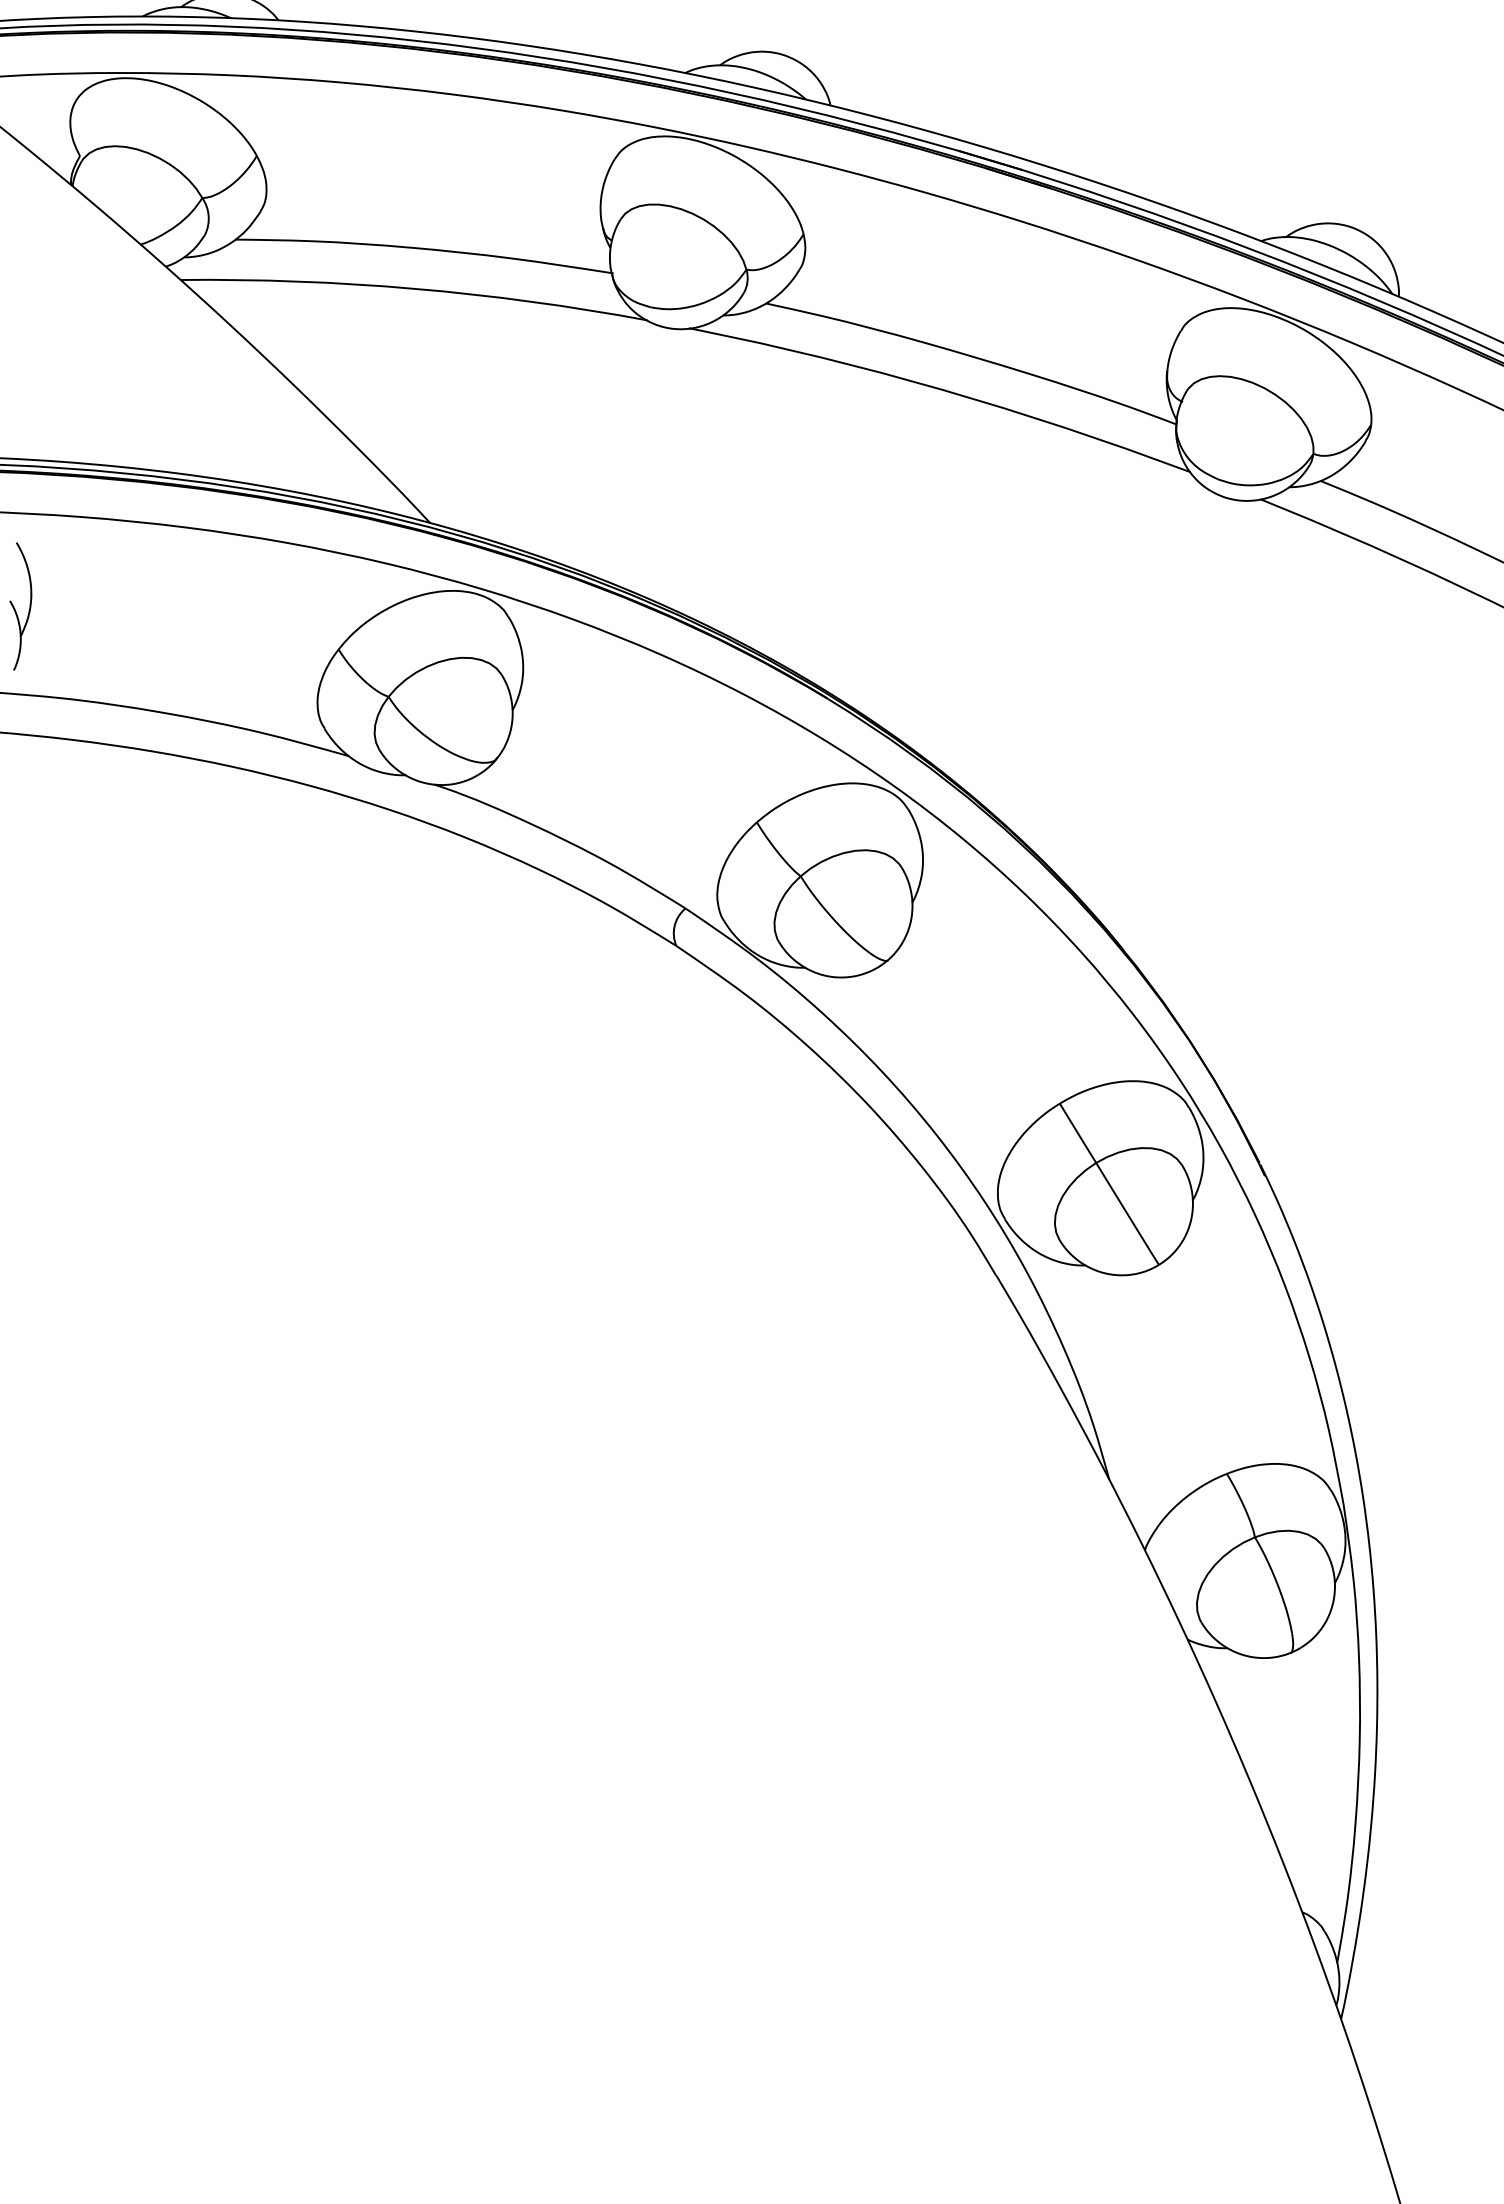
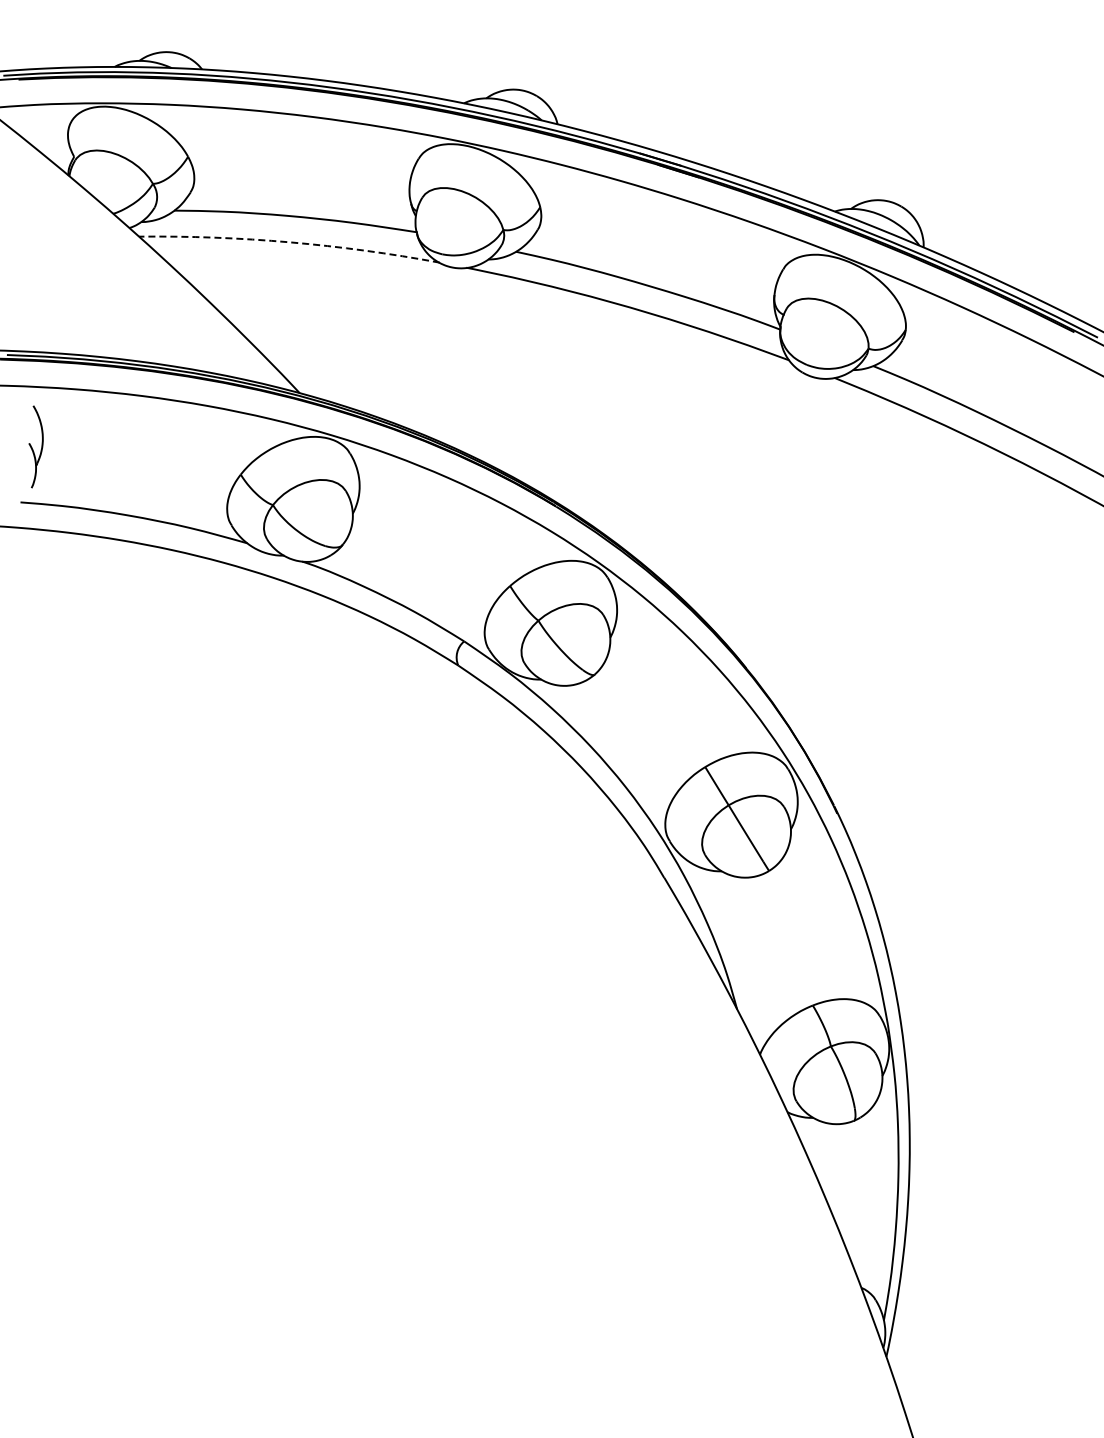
arc: (415, 289) -> (290, 242), solid -> dashed

